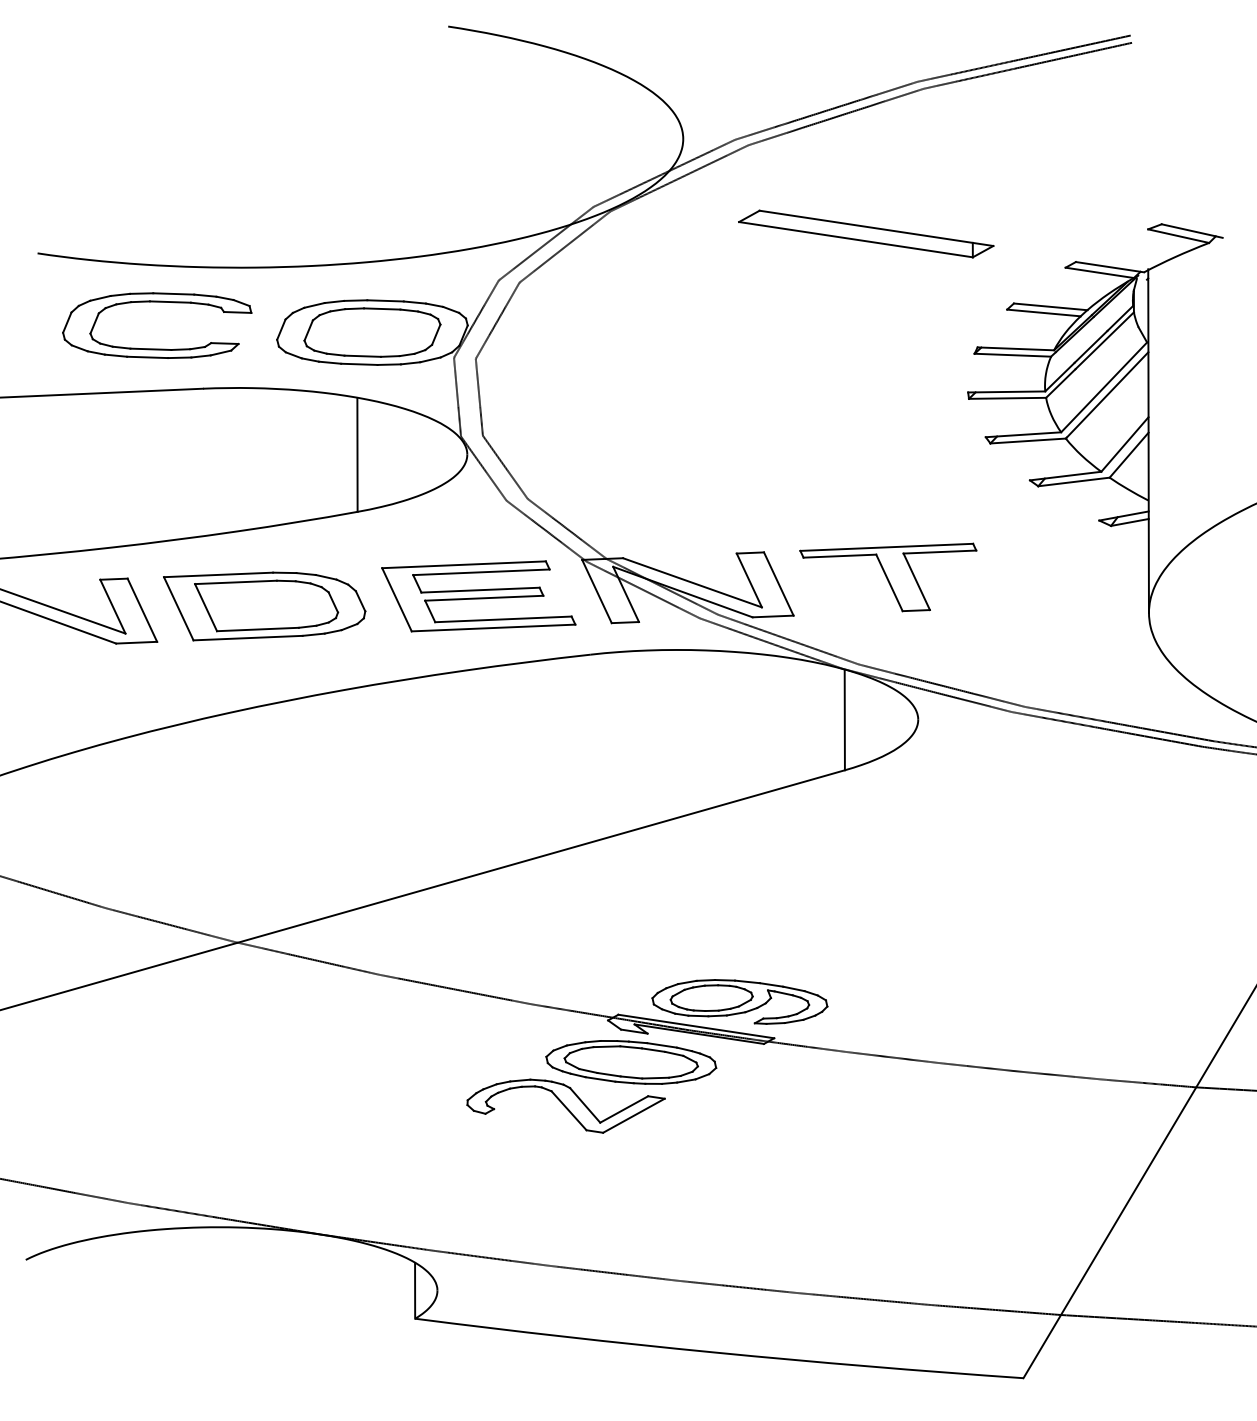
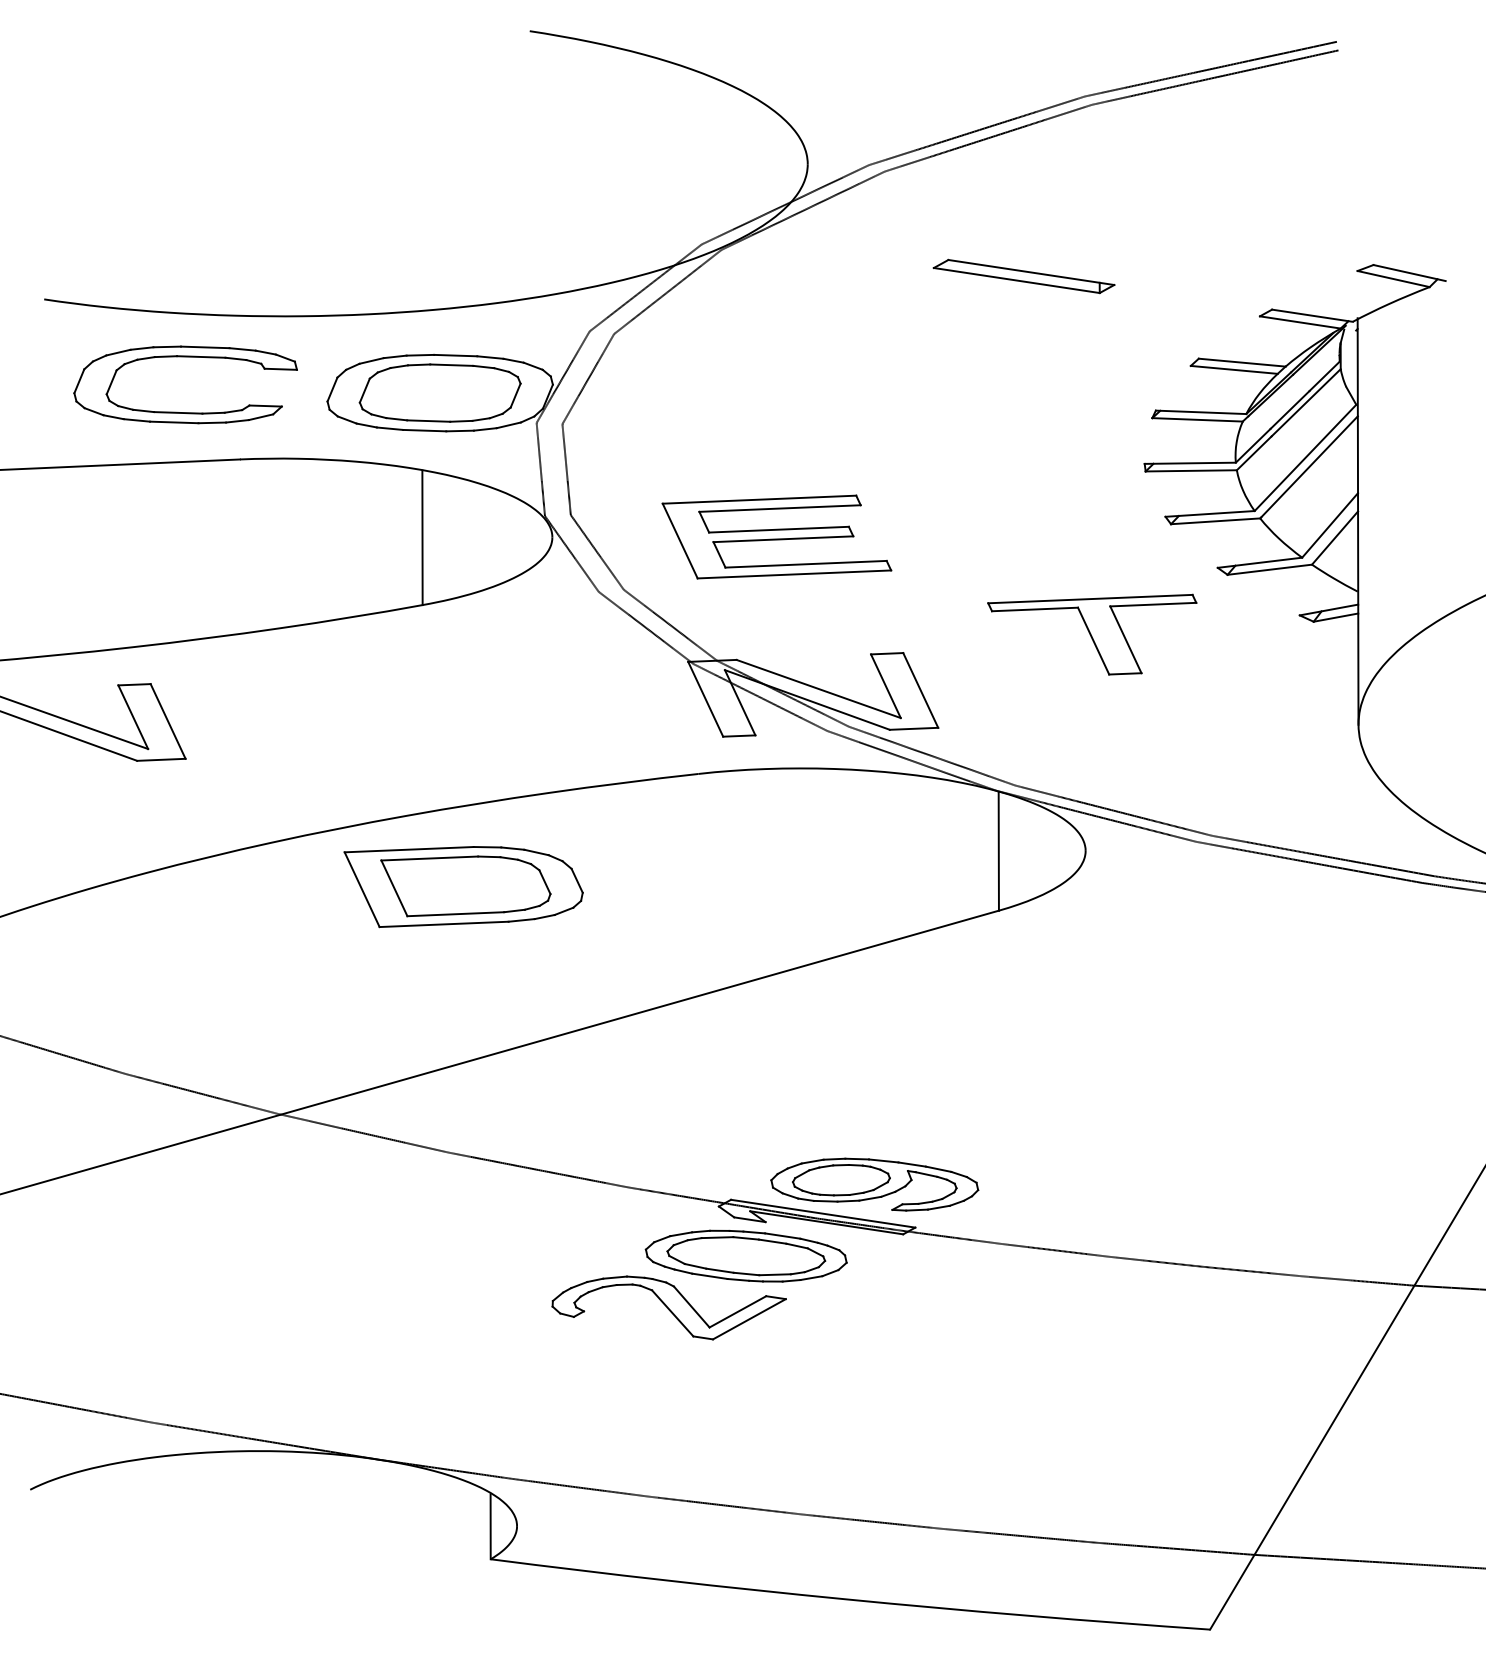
part: (865, 234) -> (1023, 276), size x0.6
part: (888, 577) -> (1092, 634), moved
part: (478, 595) -> (776, 536), moved
part: (264, 606) -> (463, 887), moved

